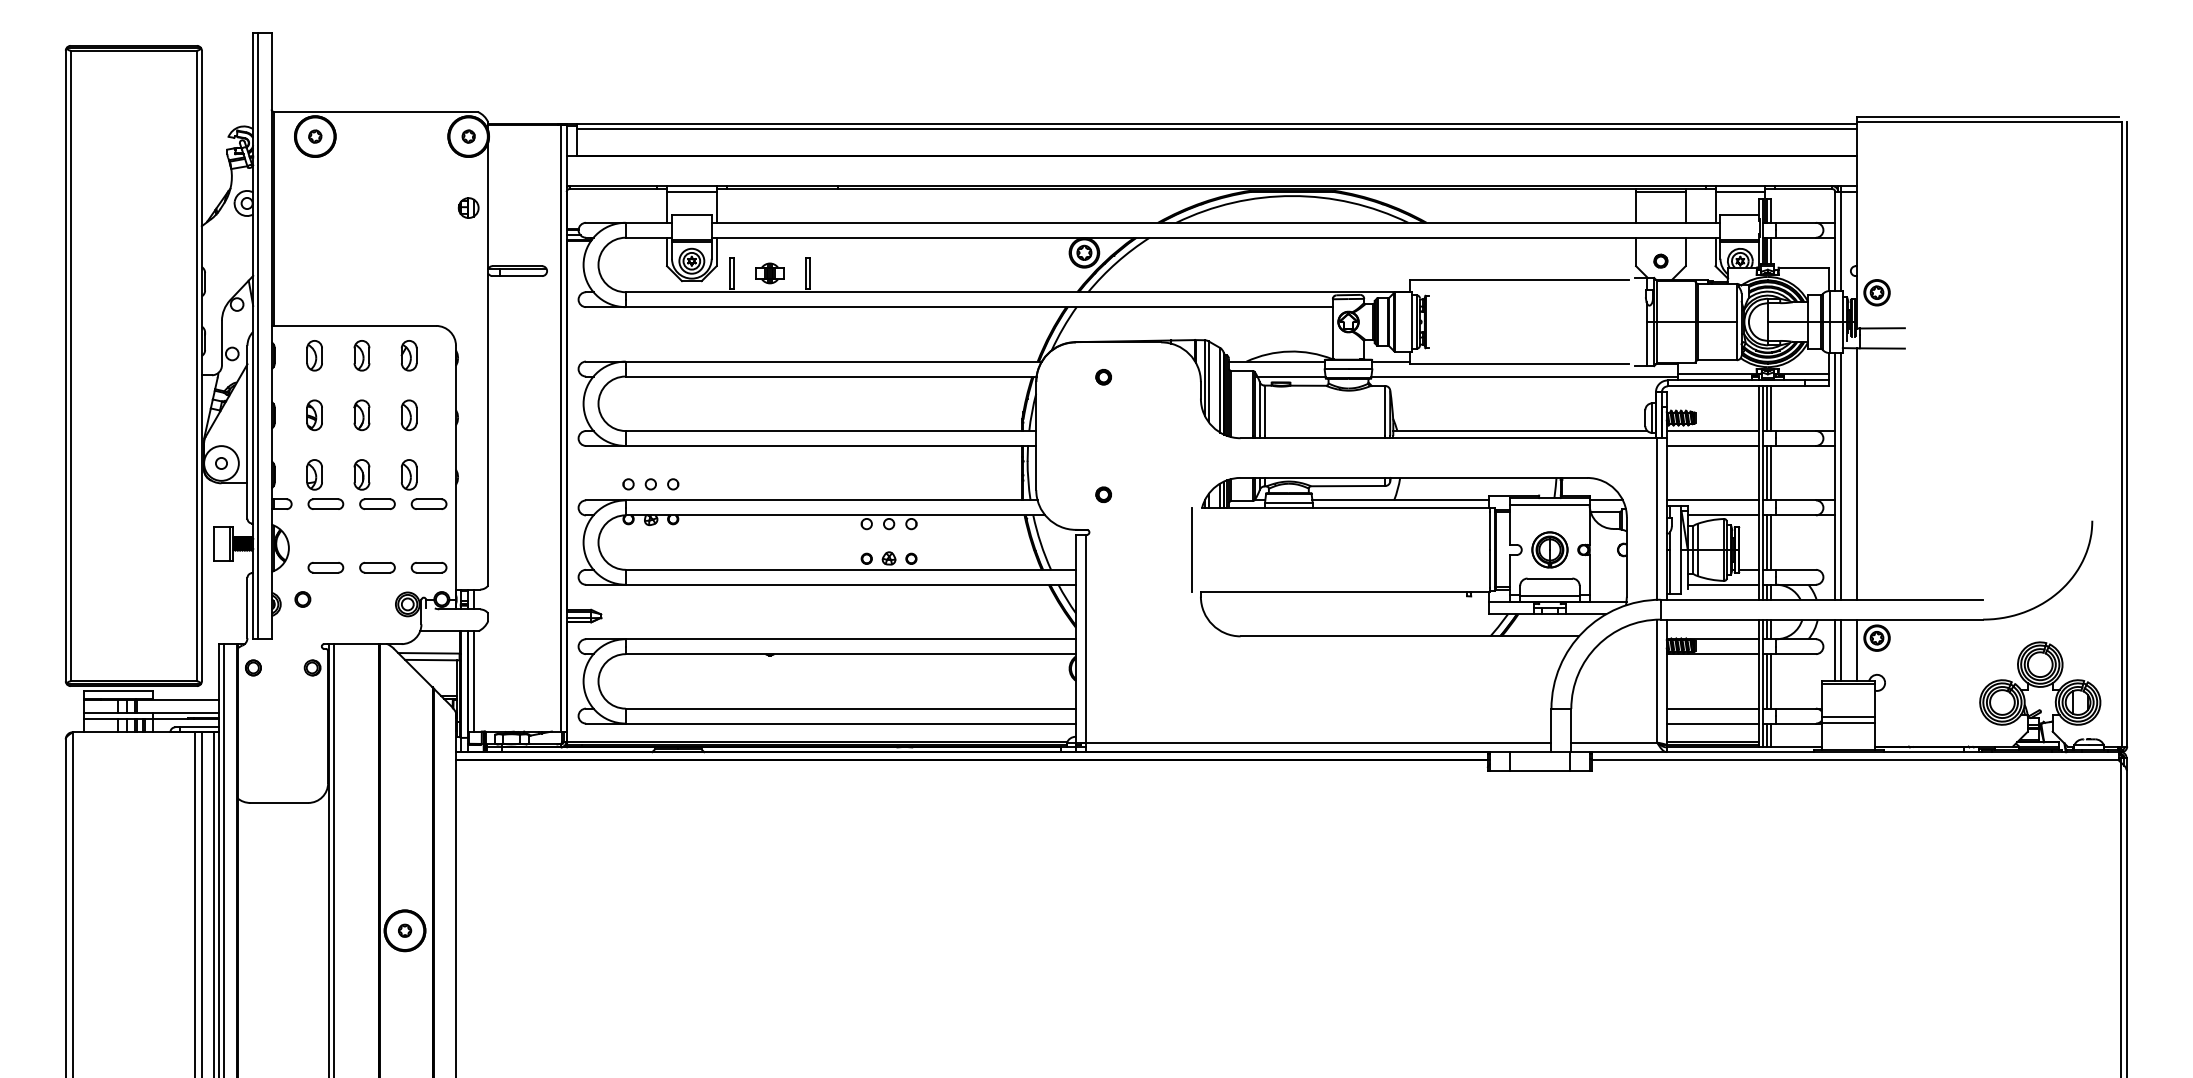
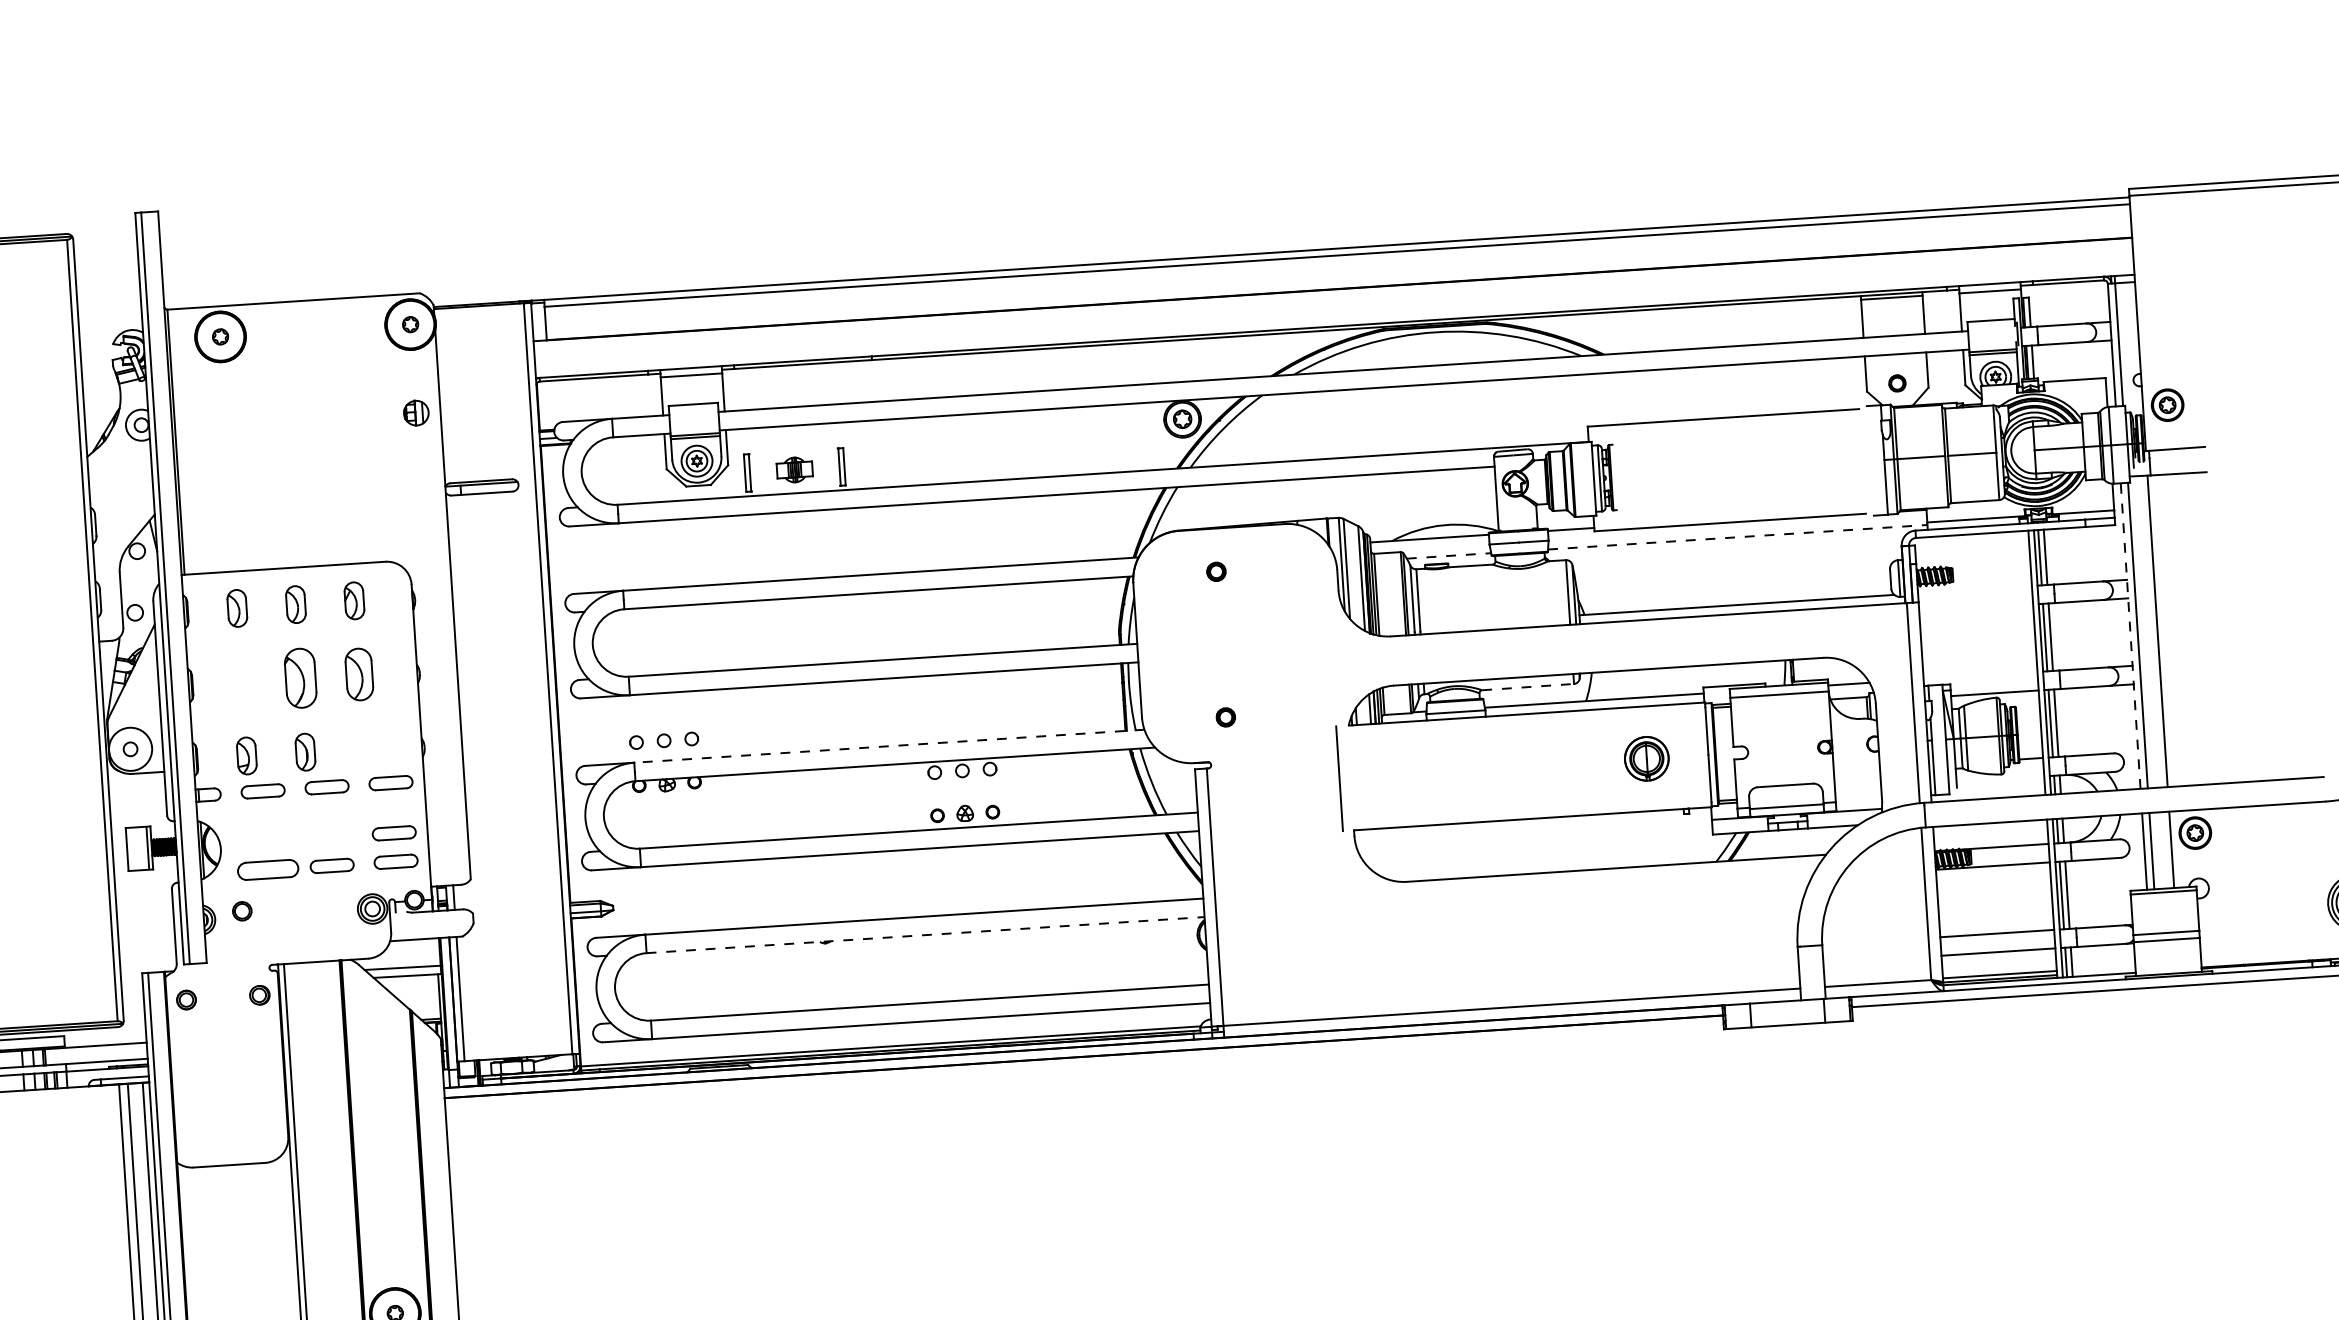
line: (1292, 376) -> (1450, 555), solid -> dashed
line: (1525, 376) -> (1738, 537), solid -> dashed
part: (314, 415) -> (241, 682), removed
part: (361, 415) -> (300, 678), size x1.6
part: (408, 415) -> (358, 674), size x1.4
line: (1712, 431) -> (1974, 590), removed
line: (1712, 445) -> (1976, 607), removed
part: (408, 474) -> (363, 747), removed
line: (1835, 475) -> (2130, 634), solid -> dashed
line: (1348, 486) -> (1528, 687), solid -> dashed
line: (831, 500) -> (889, 746), solid -> dashed
line: (1712, 500) -> (1980, 675), removed
part: (428, 544) -> (393, 833), added
part: (1549, 549) -> (1646, 758), moved
part: (325, 567) -> (267, 869), size x1.4
line: (1722, 584) -> (1999, 778), removed
line: (851, 654) -> (926, 935), solid -> dashed

